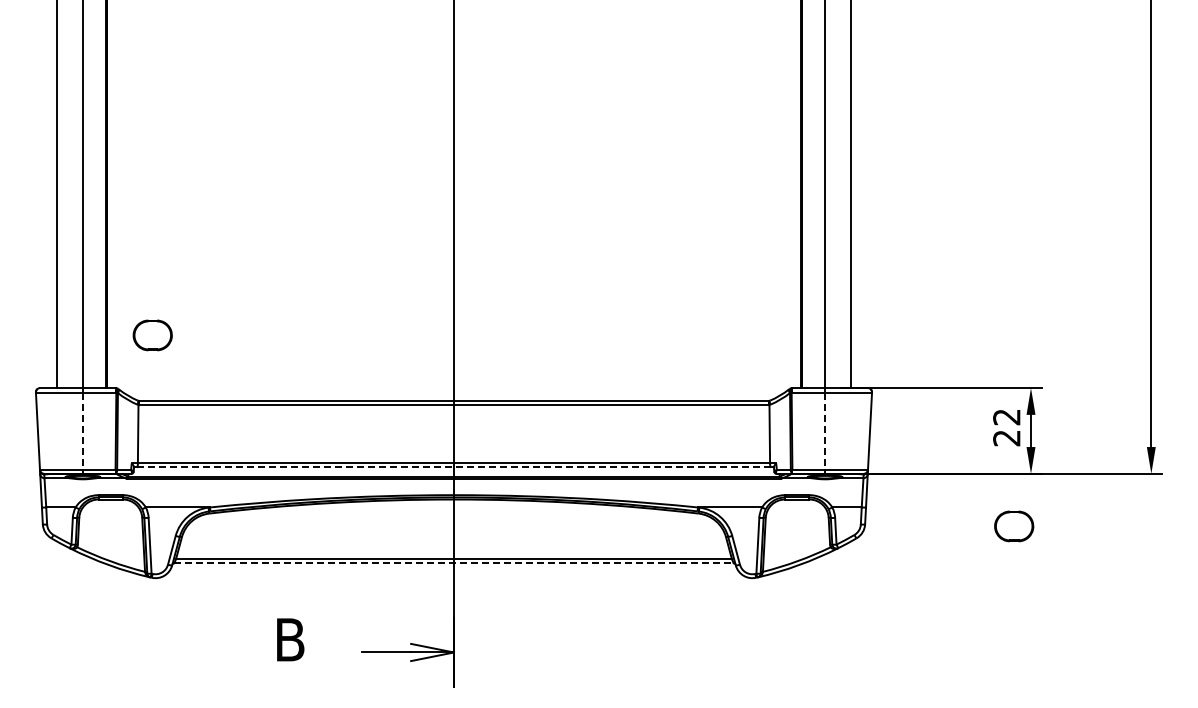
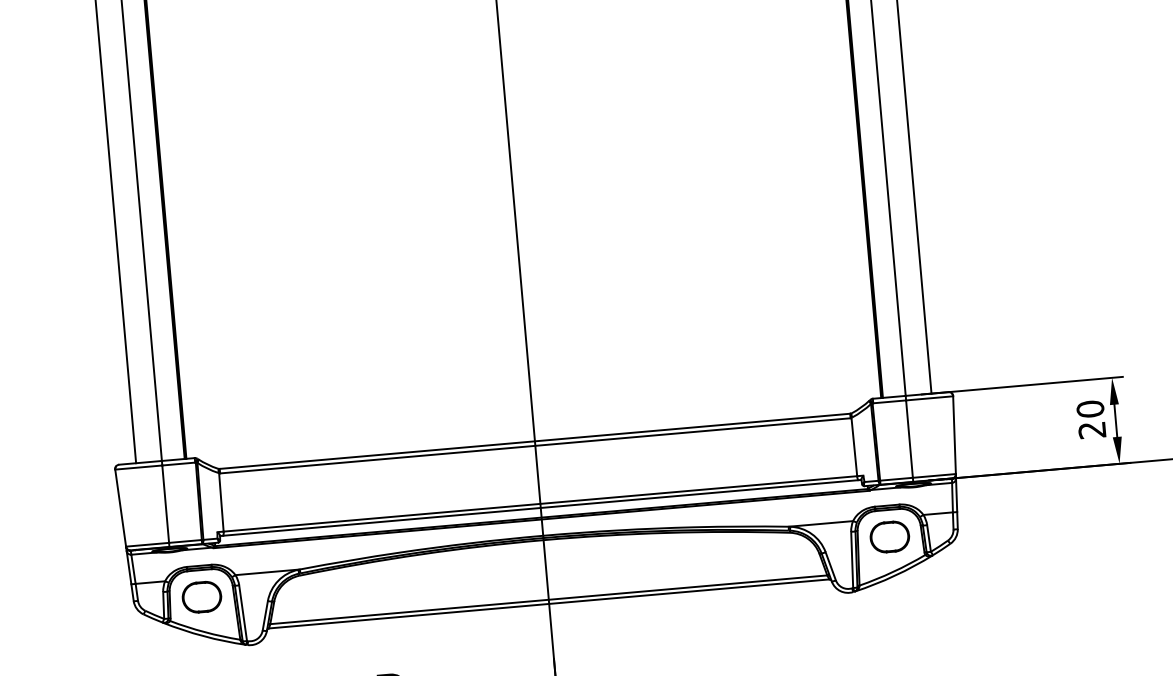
part: (152, 335) -> (201, 597), moved
text: (1006, 416) -> (1090, 408), 22 -> 20
line: (82, 431) -> (165, 504), dashed -> solid
line: (825, 431) -> (909, 439), dashed -> solid
line: (453, 467) -> (540, 508), dashed -> solid
part: (1014, 526) -> (890, 537), moved
line: (453, 563) -> (548, 604), dashed -> solid

